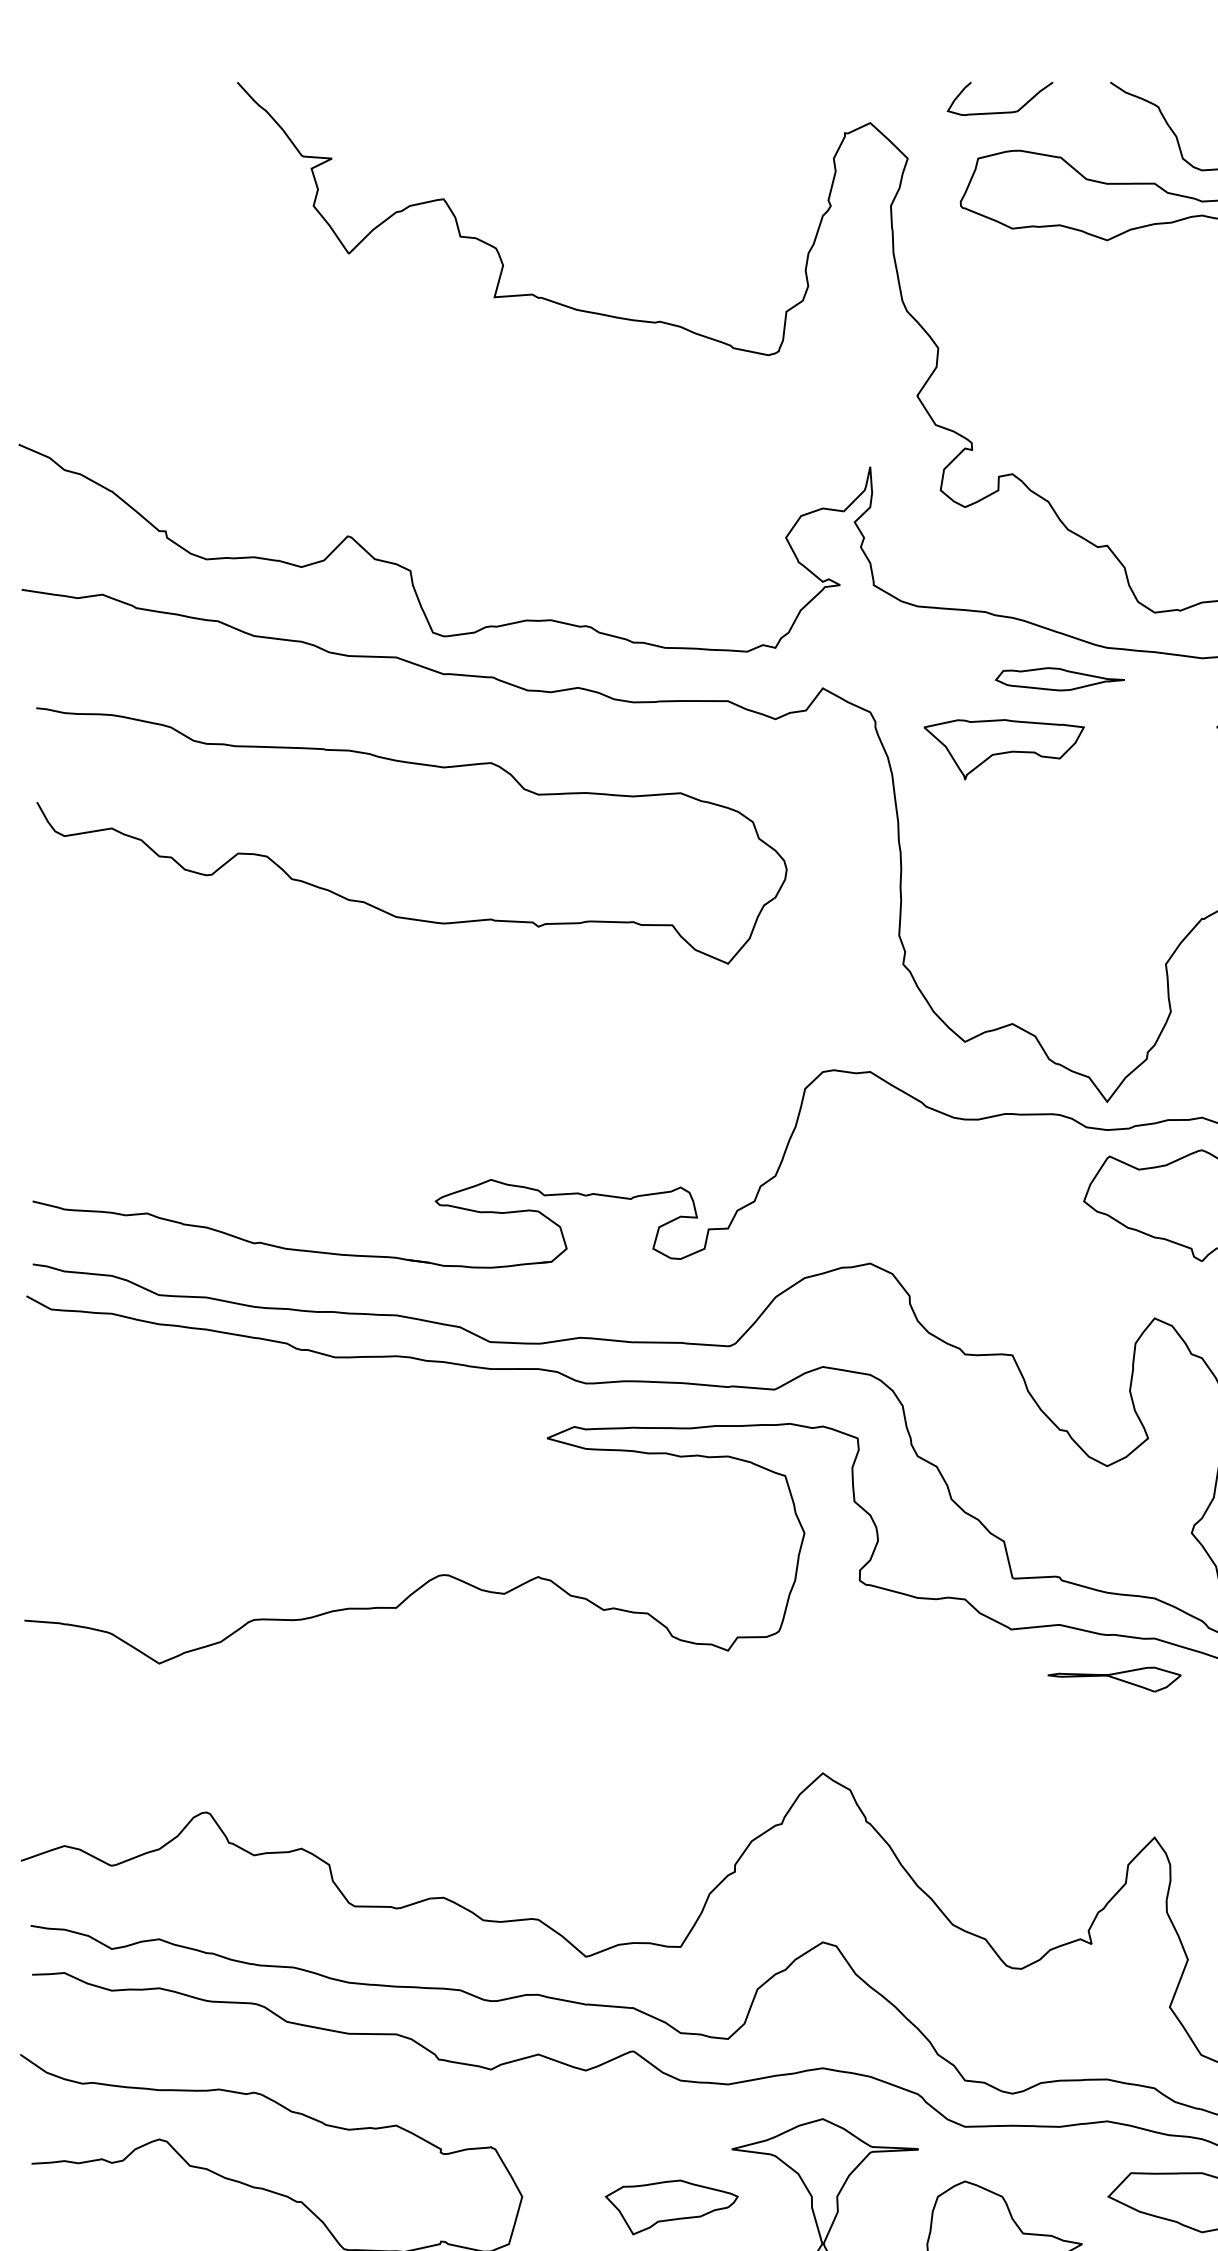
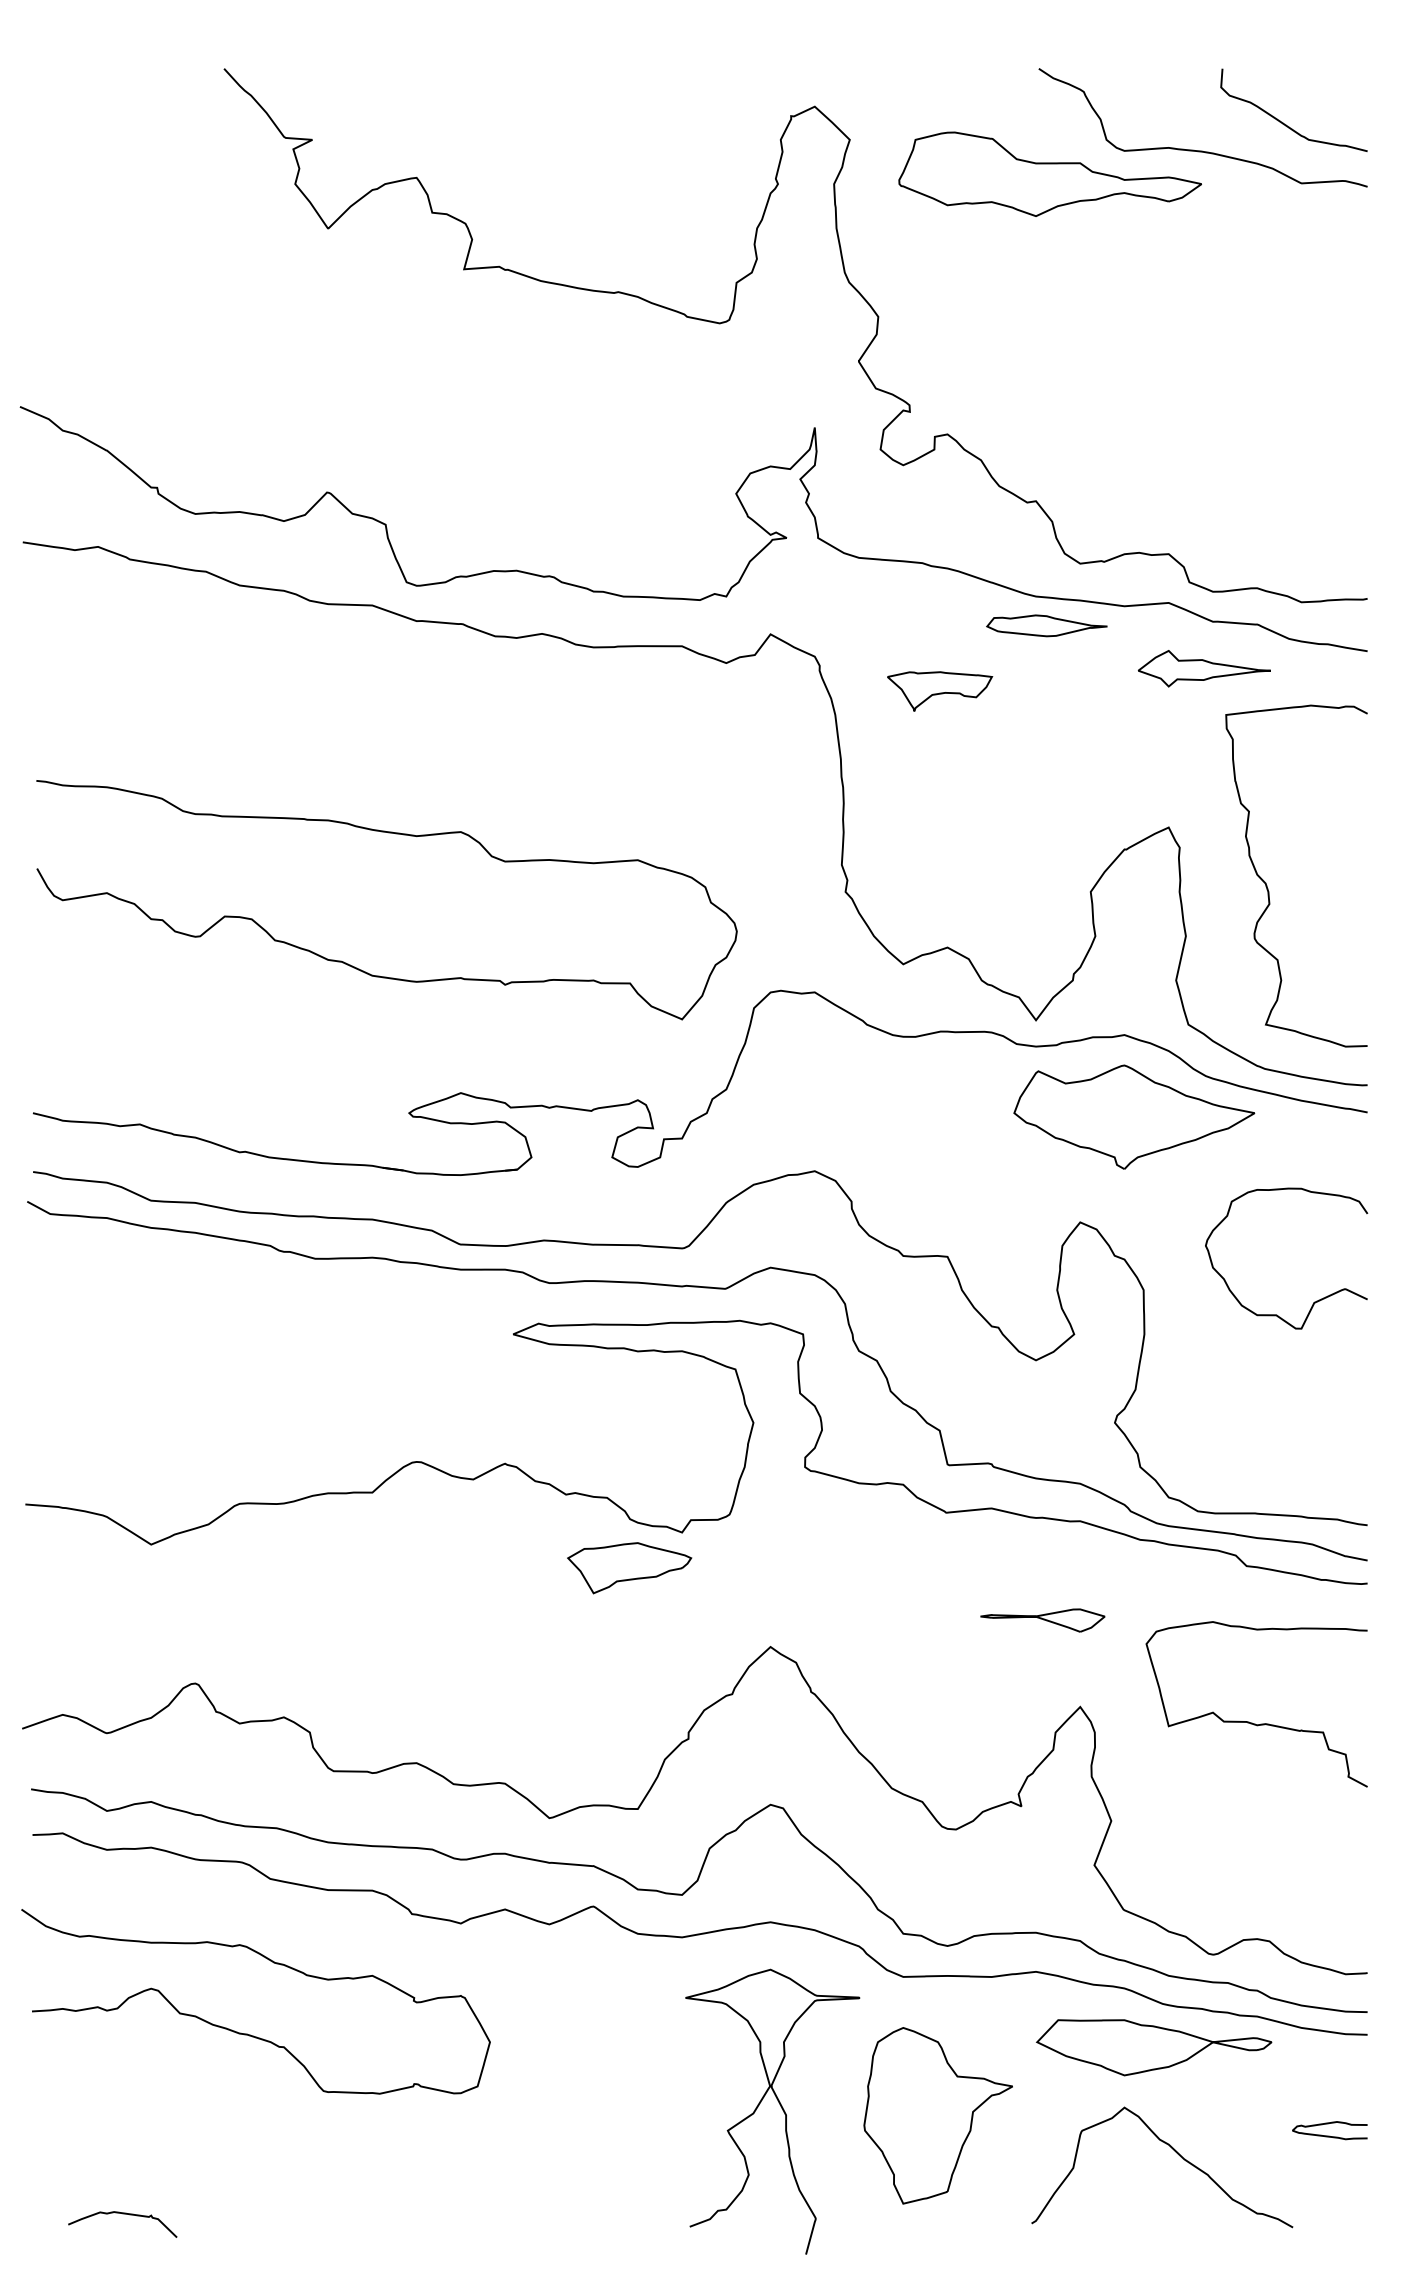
curve: (999, 112) -> (935, 96), removed
part: (1059, 678) -> (1046, 625), moved
part: (1003, 749) -> (939, 691), size x0.7
curve: (421, 765) -> (395, 834), moved
part: (1114, 1679) -> (1042, 1620), moved
part: (671, 2207) -> (629, 1568), moved

